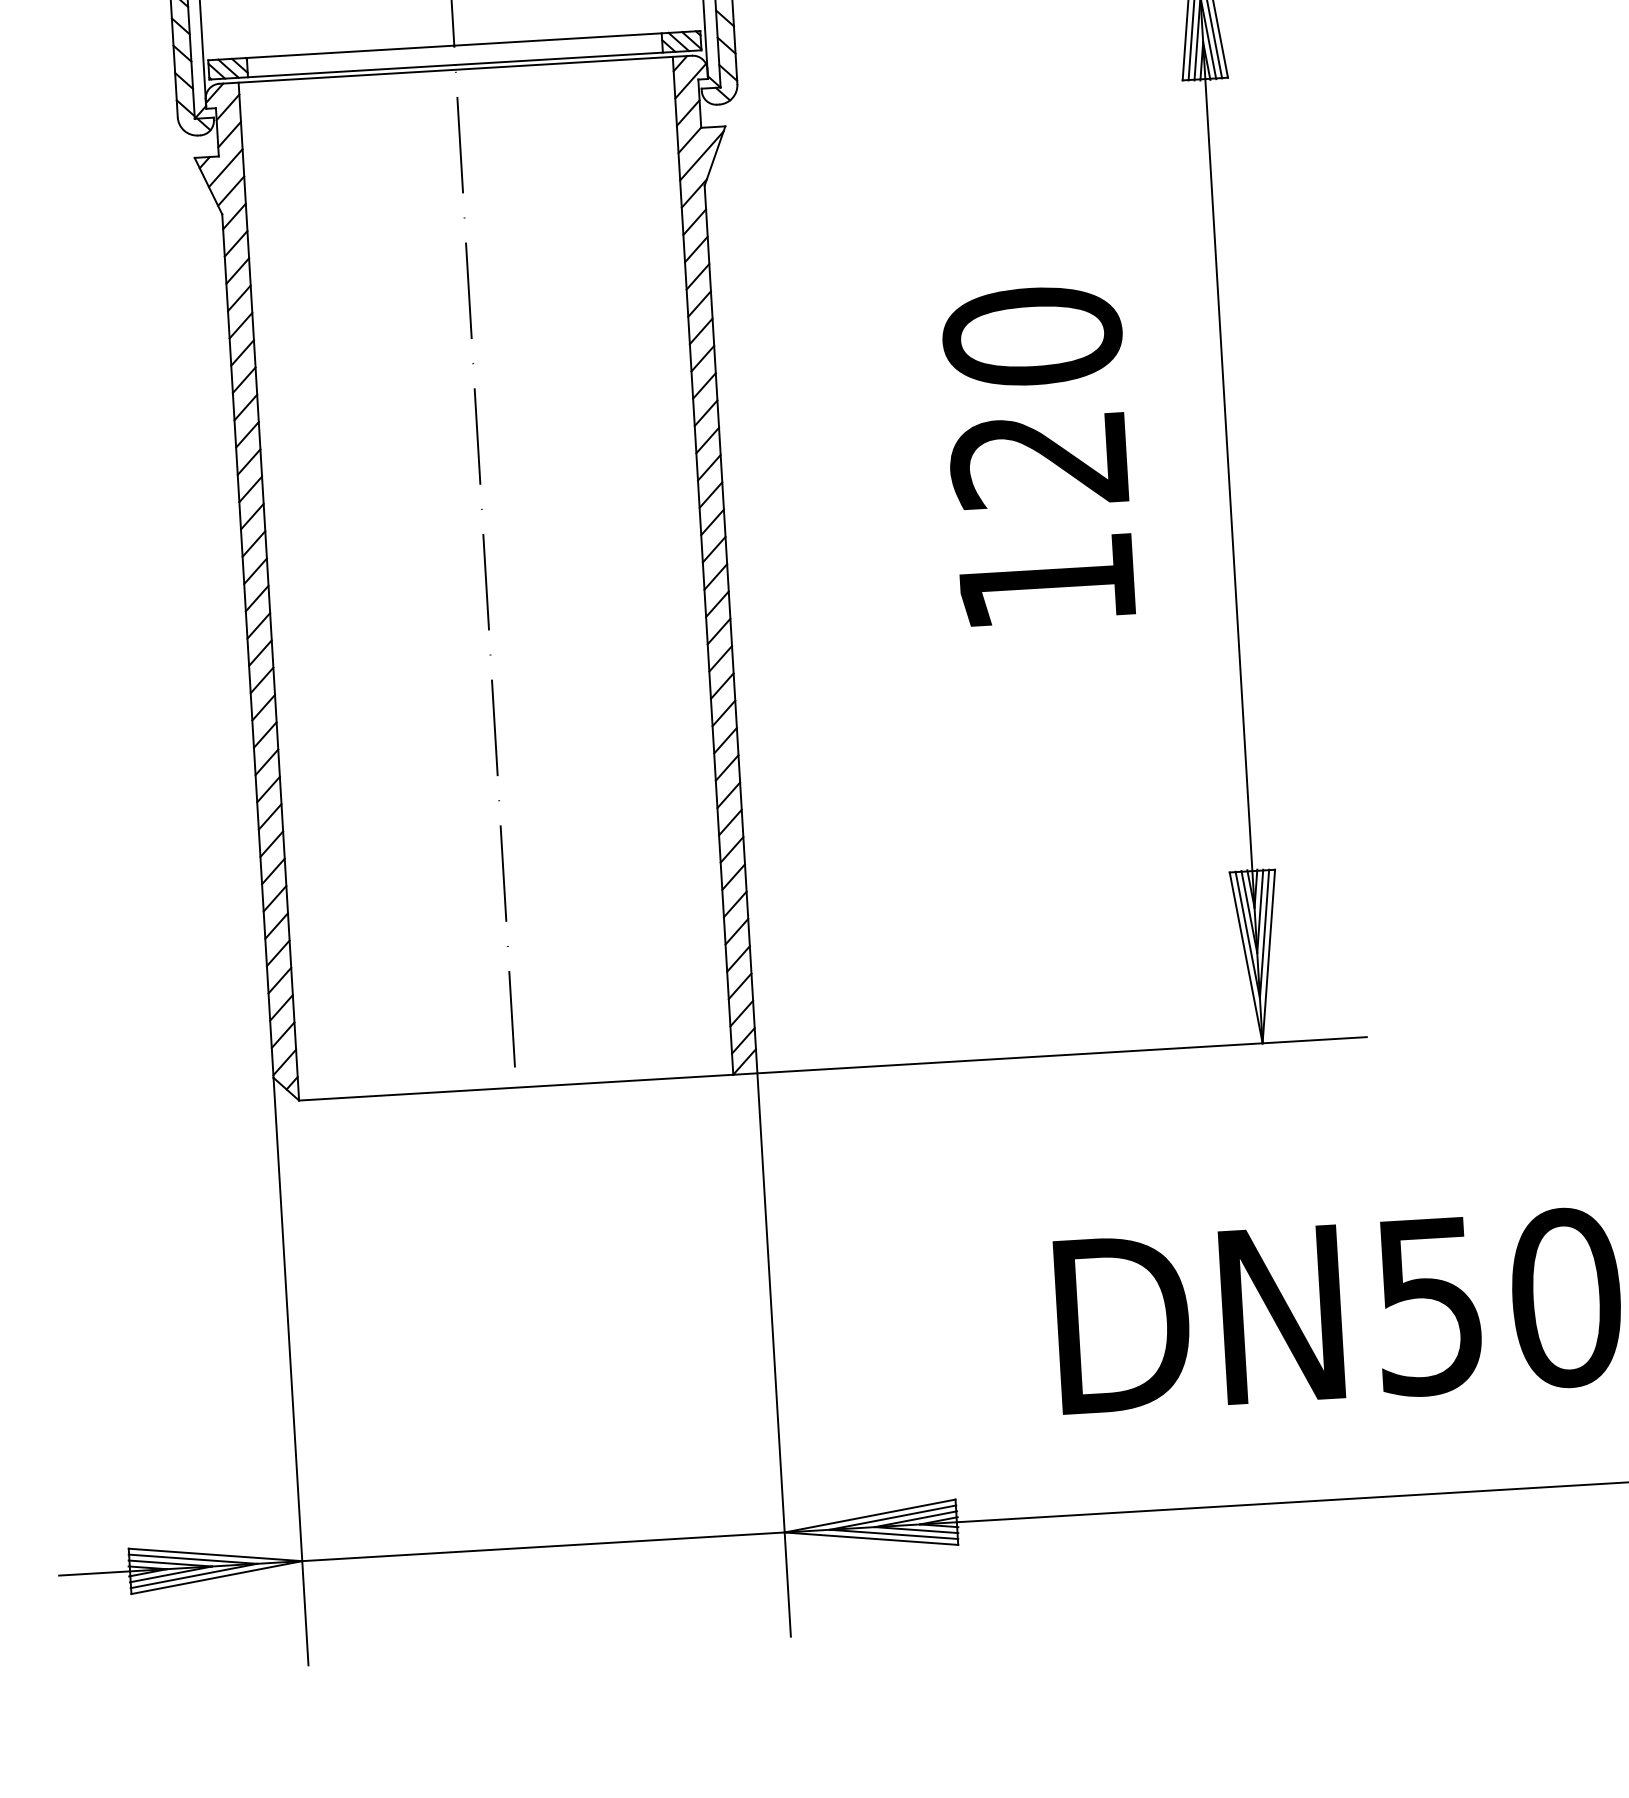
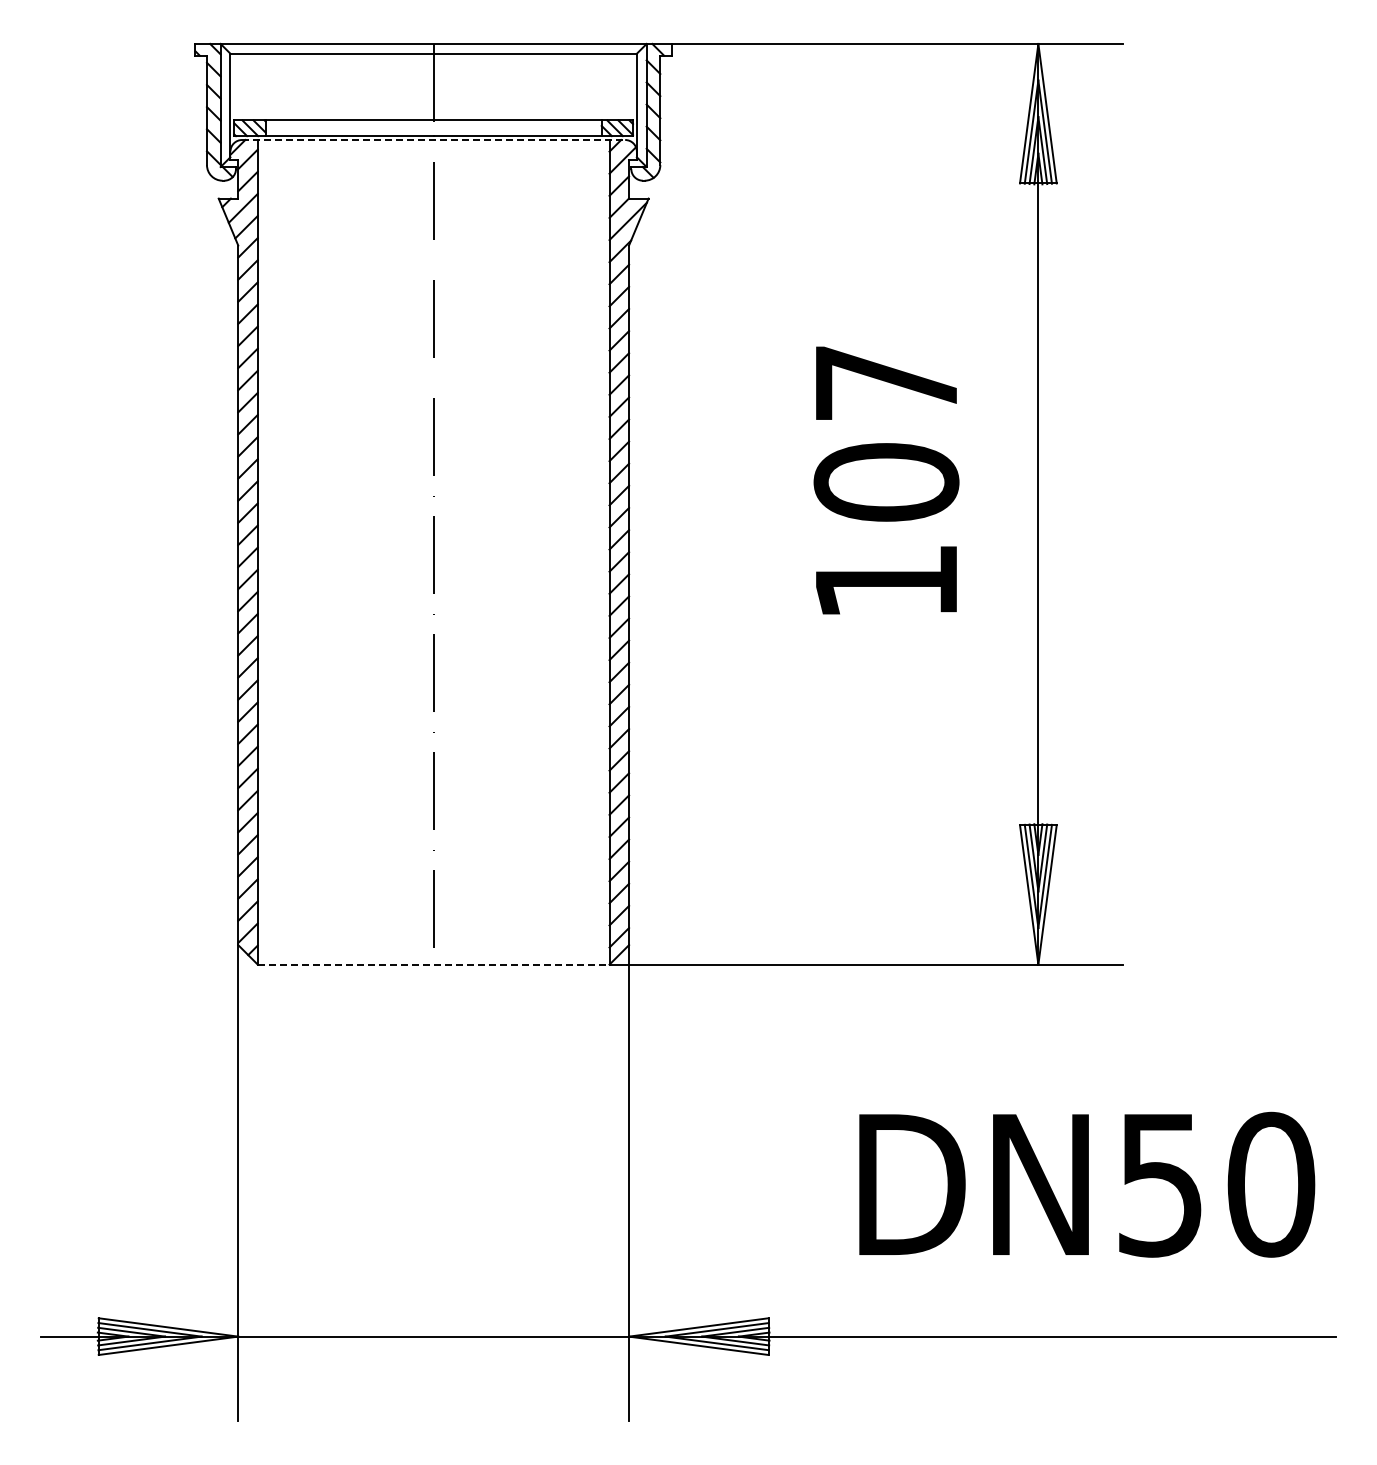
line: (455, 70) -> (433, 140), solid -> dashed
text: (1036, 397) -> (886, 432), 120 -> 107
line: (515, 1087) -> (433, 964), solid -> dashed

